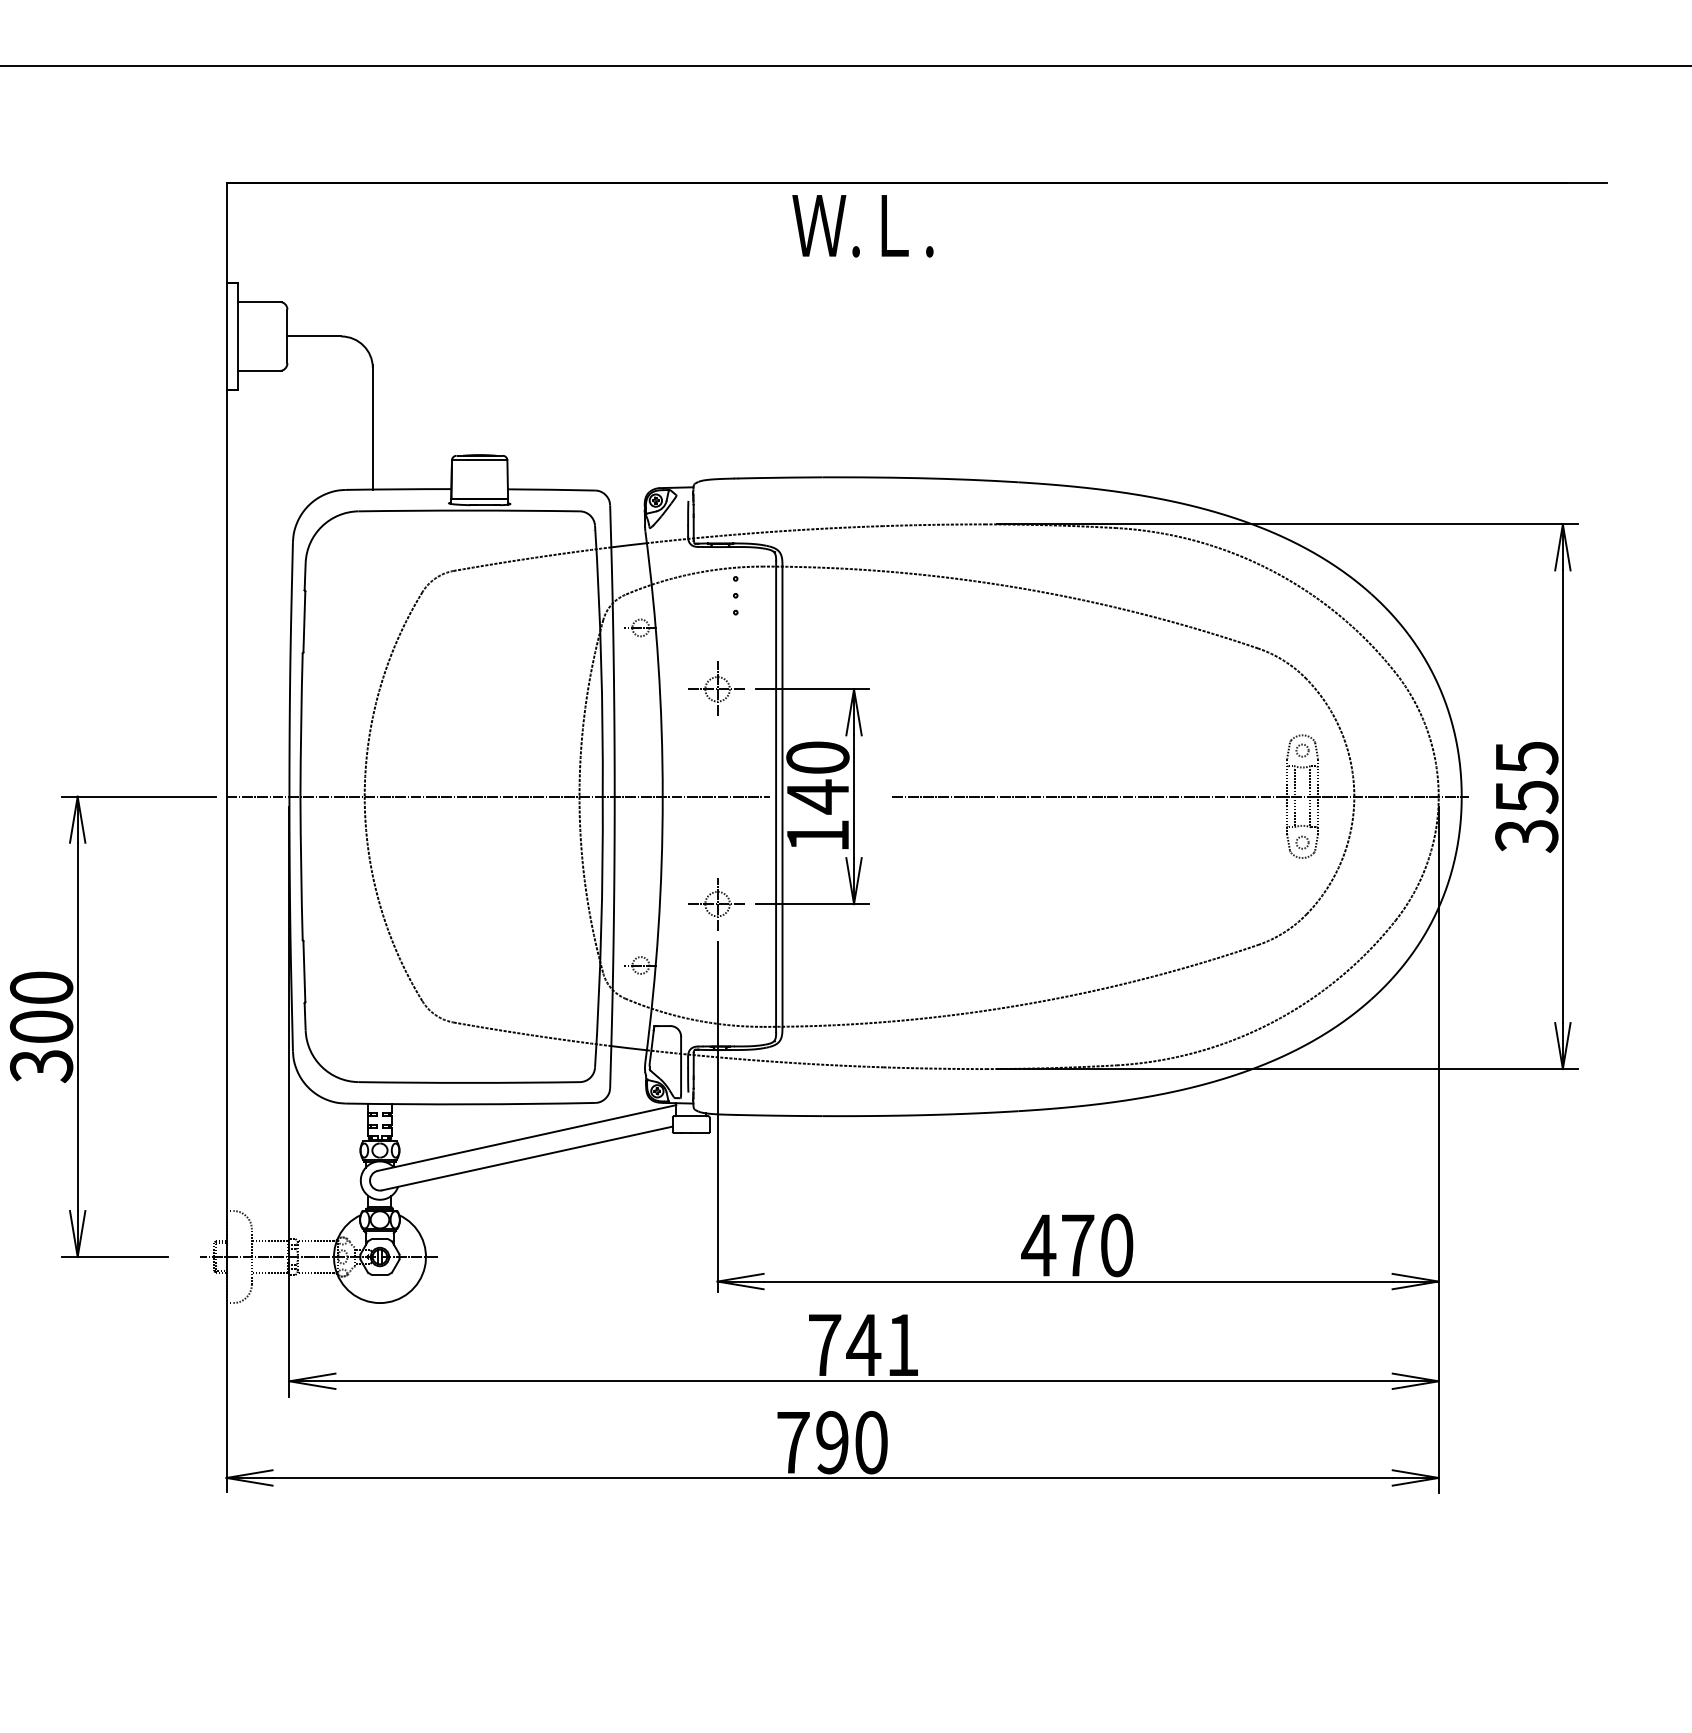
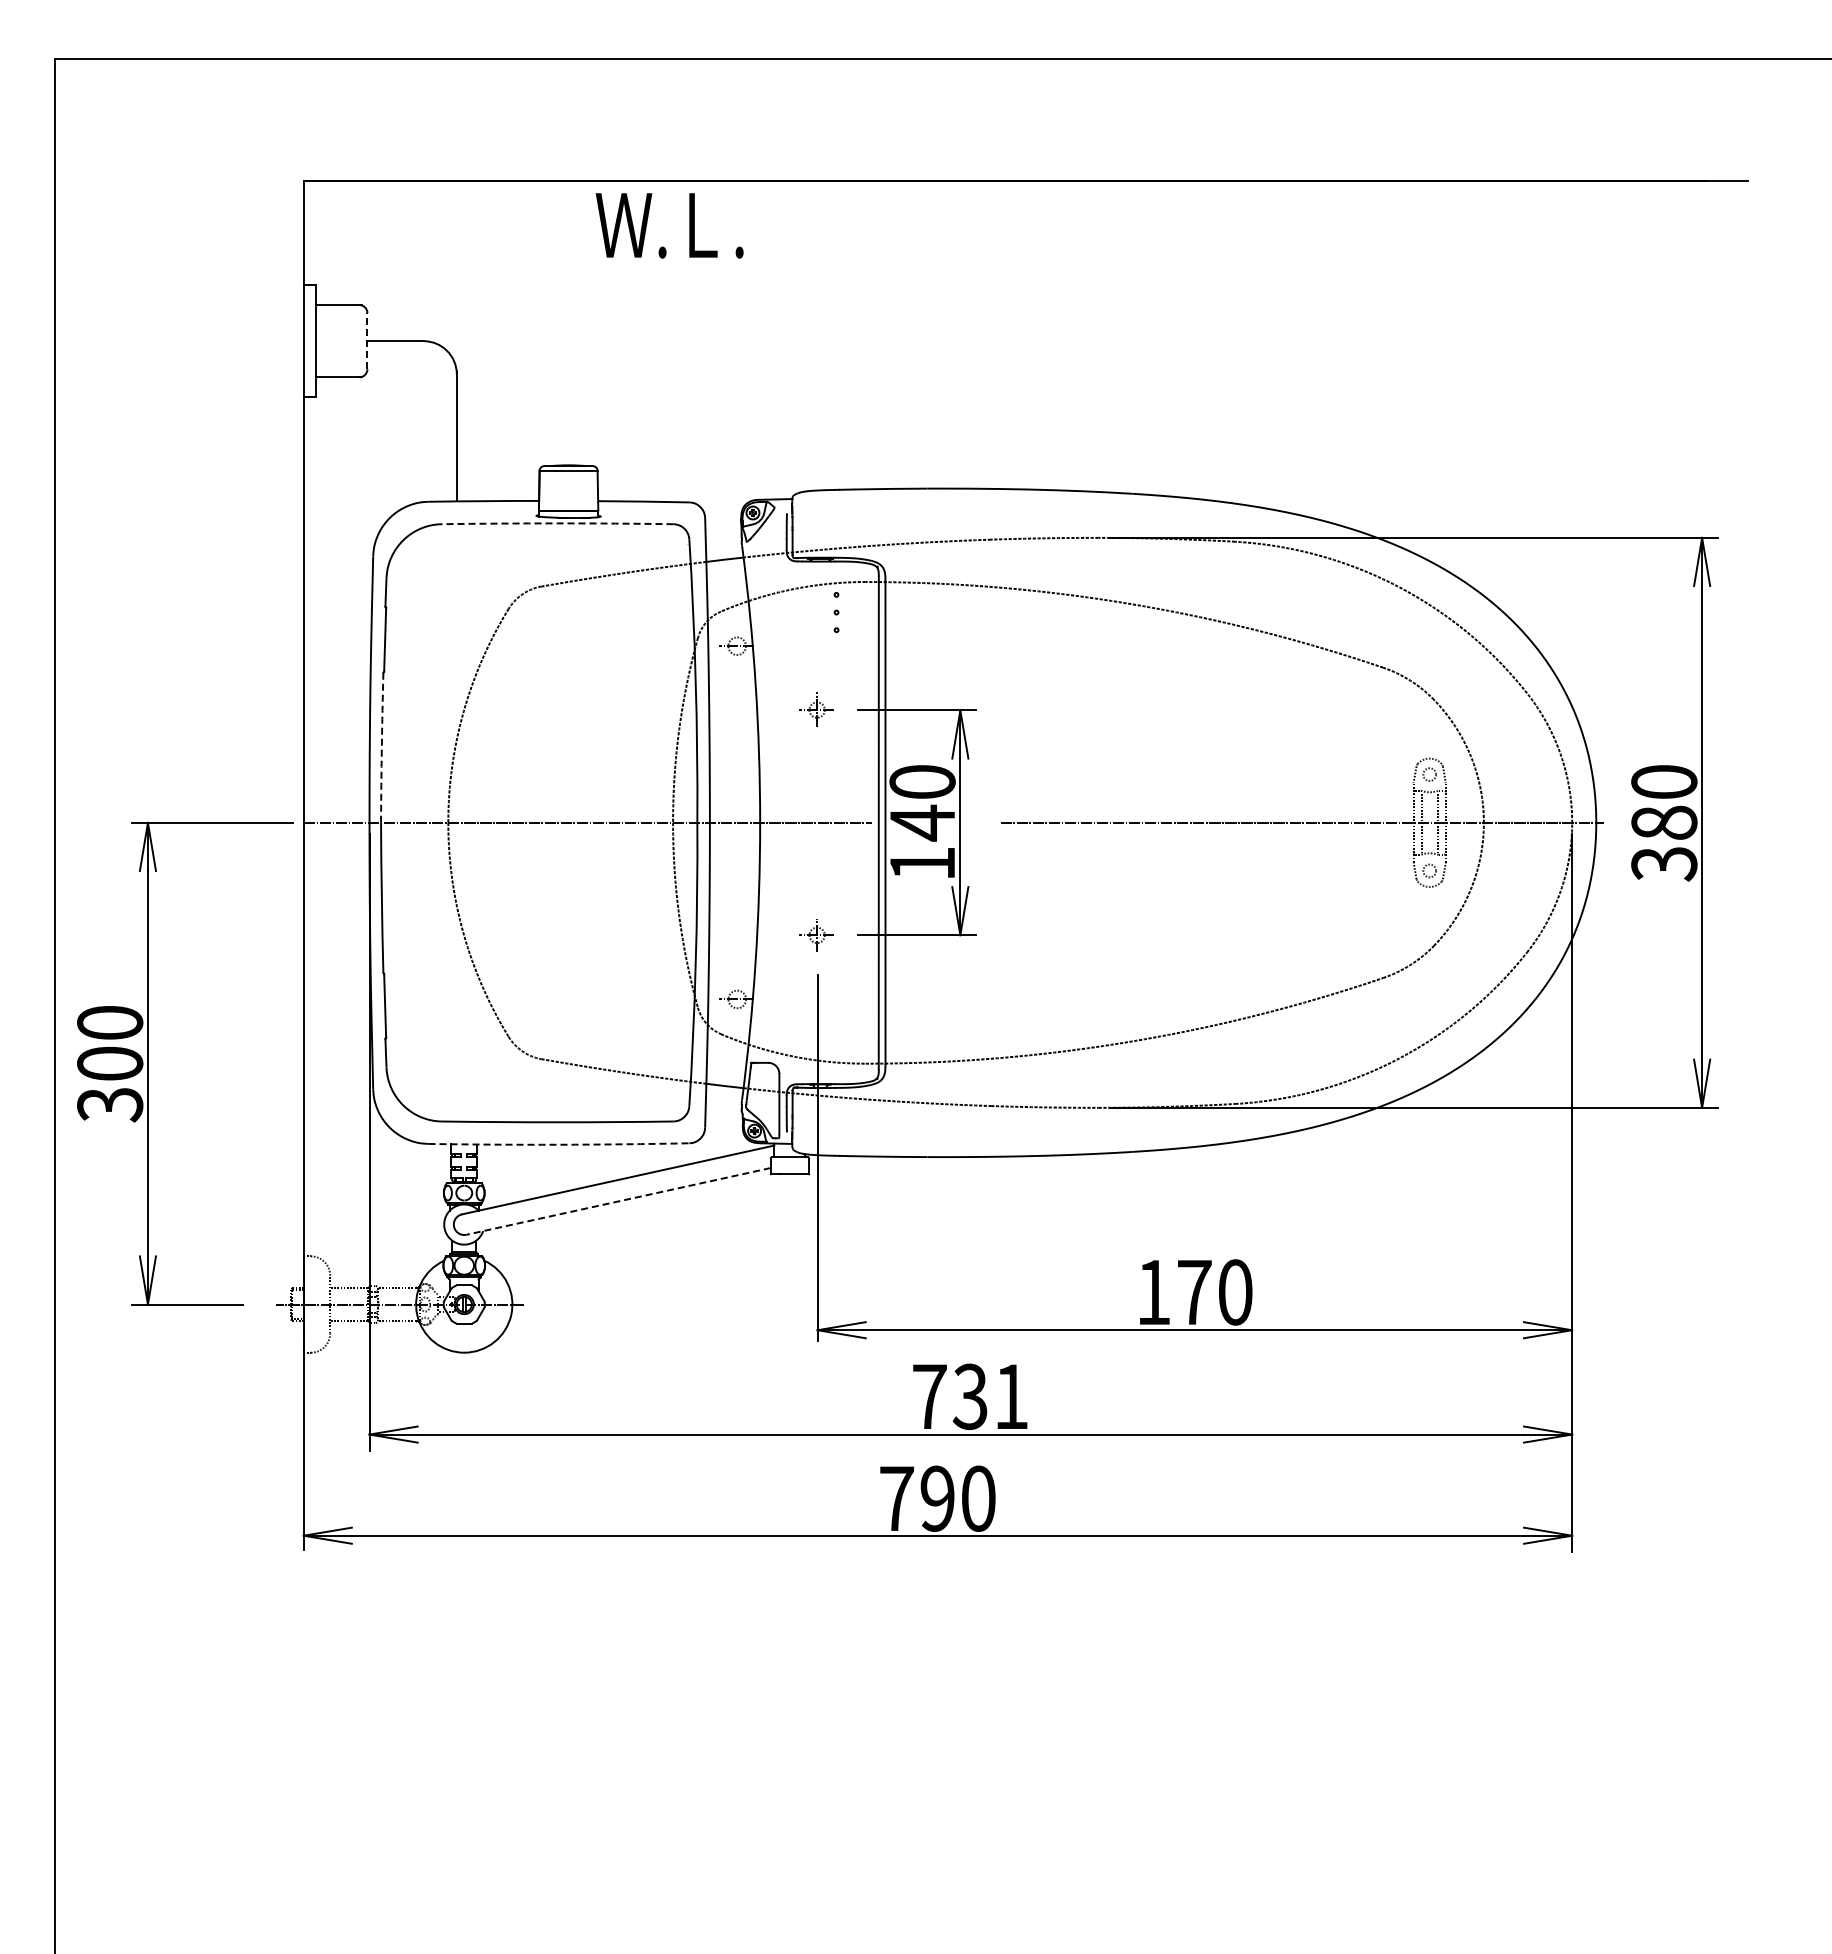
text: (862, 225) -> (669, 225), moved
line: (287, 335) -> (367, 340), solid -> dashed
arc: (469, 510) -> (557, 523), solid -> dashed
part: (716, 688) -> (816, 709), size x0.6
arc: (300, 724) -> (381, 747), solid -> dashed
text: (1526, 777) -> (1664, 802), 355 -> 380
part: (716, 904) -> (816, 935), size x0.6
arc: (470, 1104) -> (558, 1144), solid -> dashed
line: (527, 1158) -> (618, 1201), solid -> dashed
text: (1038, 1245) -> (1153, 1292), 470 -> 170
text: (863, 1344) -> (970, 1396), 741 -> 731

